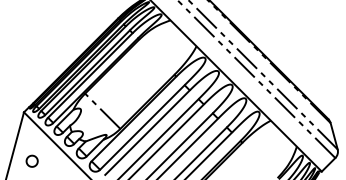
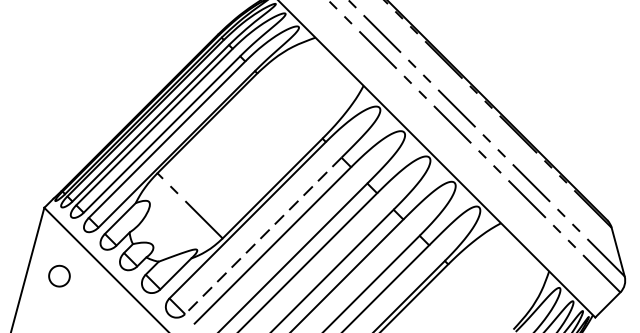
line: (142, 127) -> (263, 235), solid -> dashed
part: (31, 160) -> (58, 274), moved

